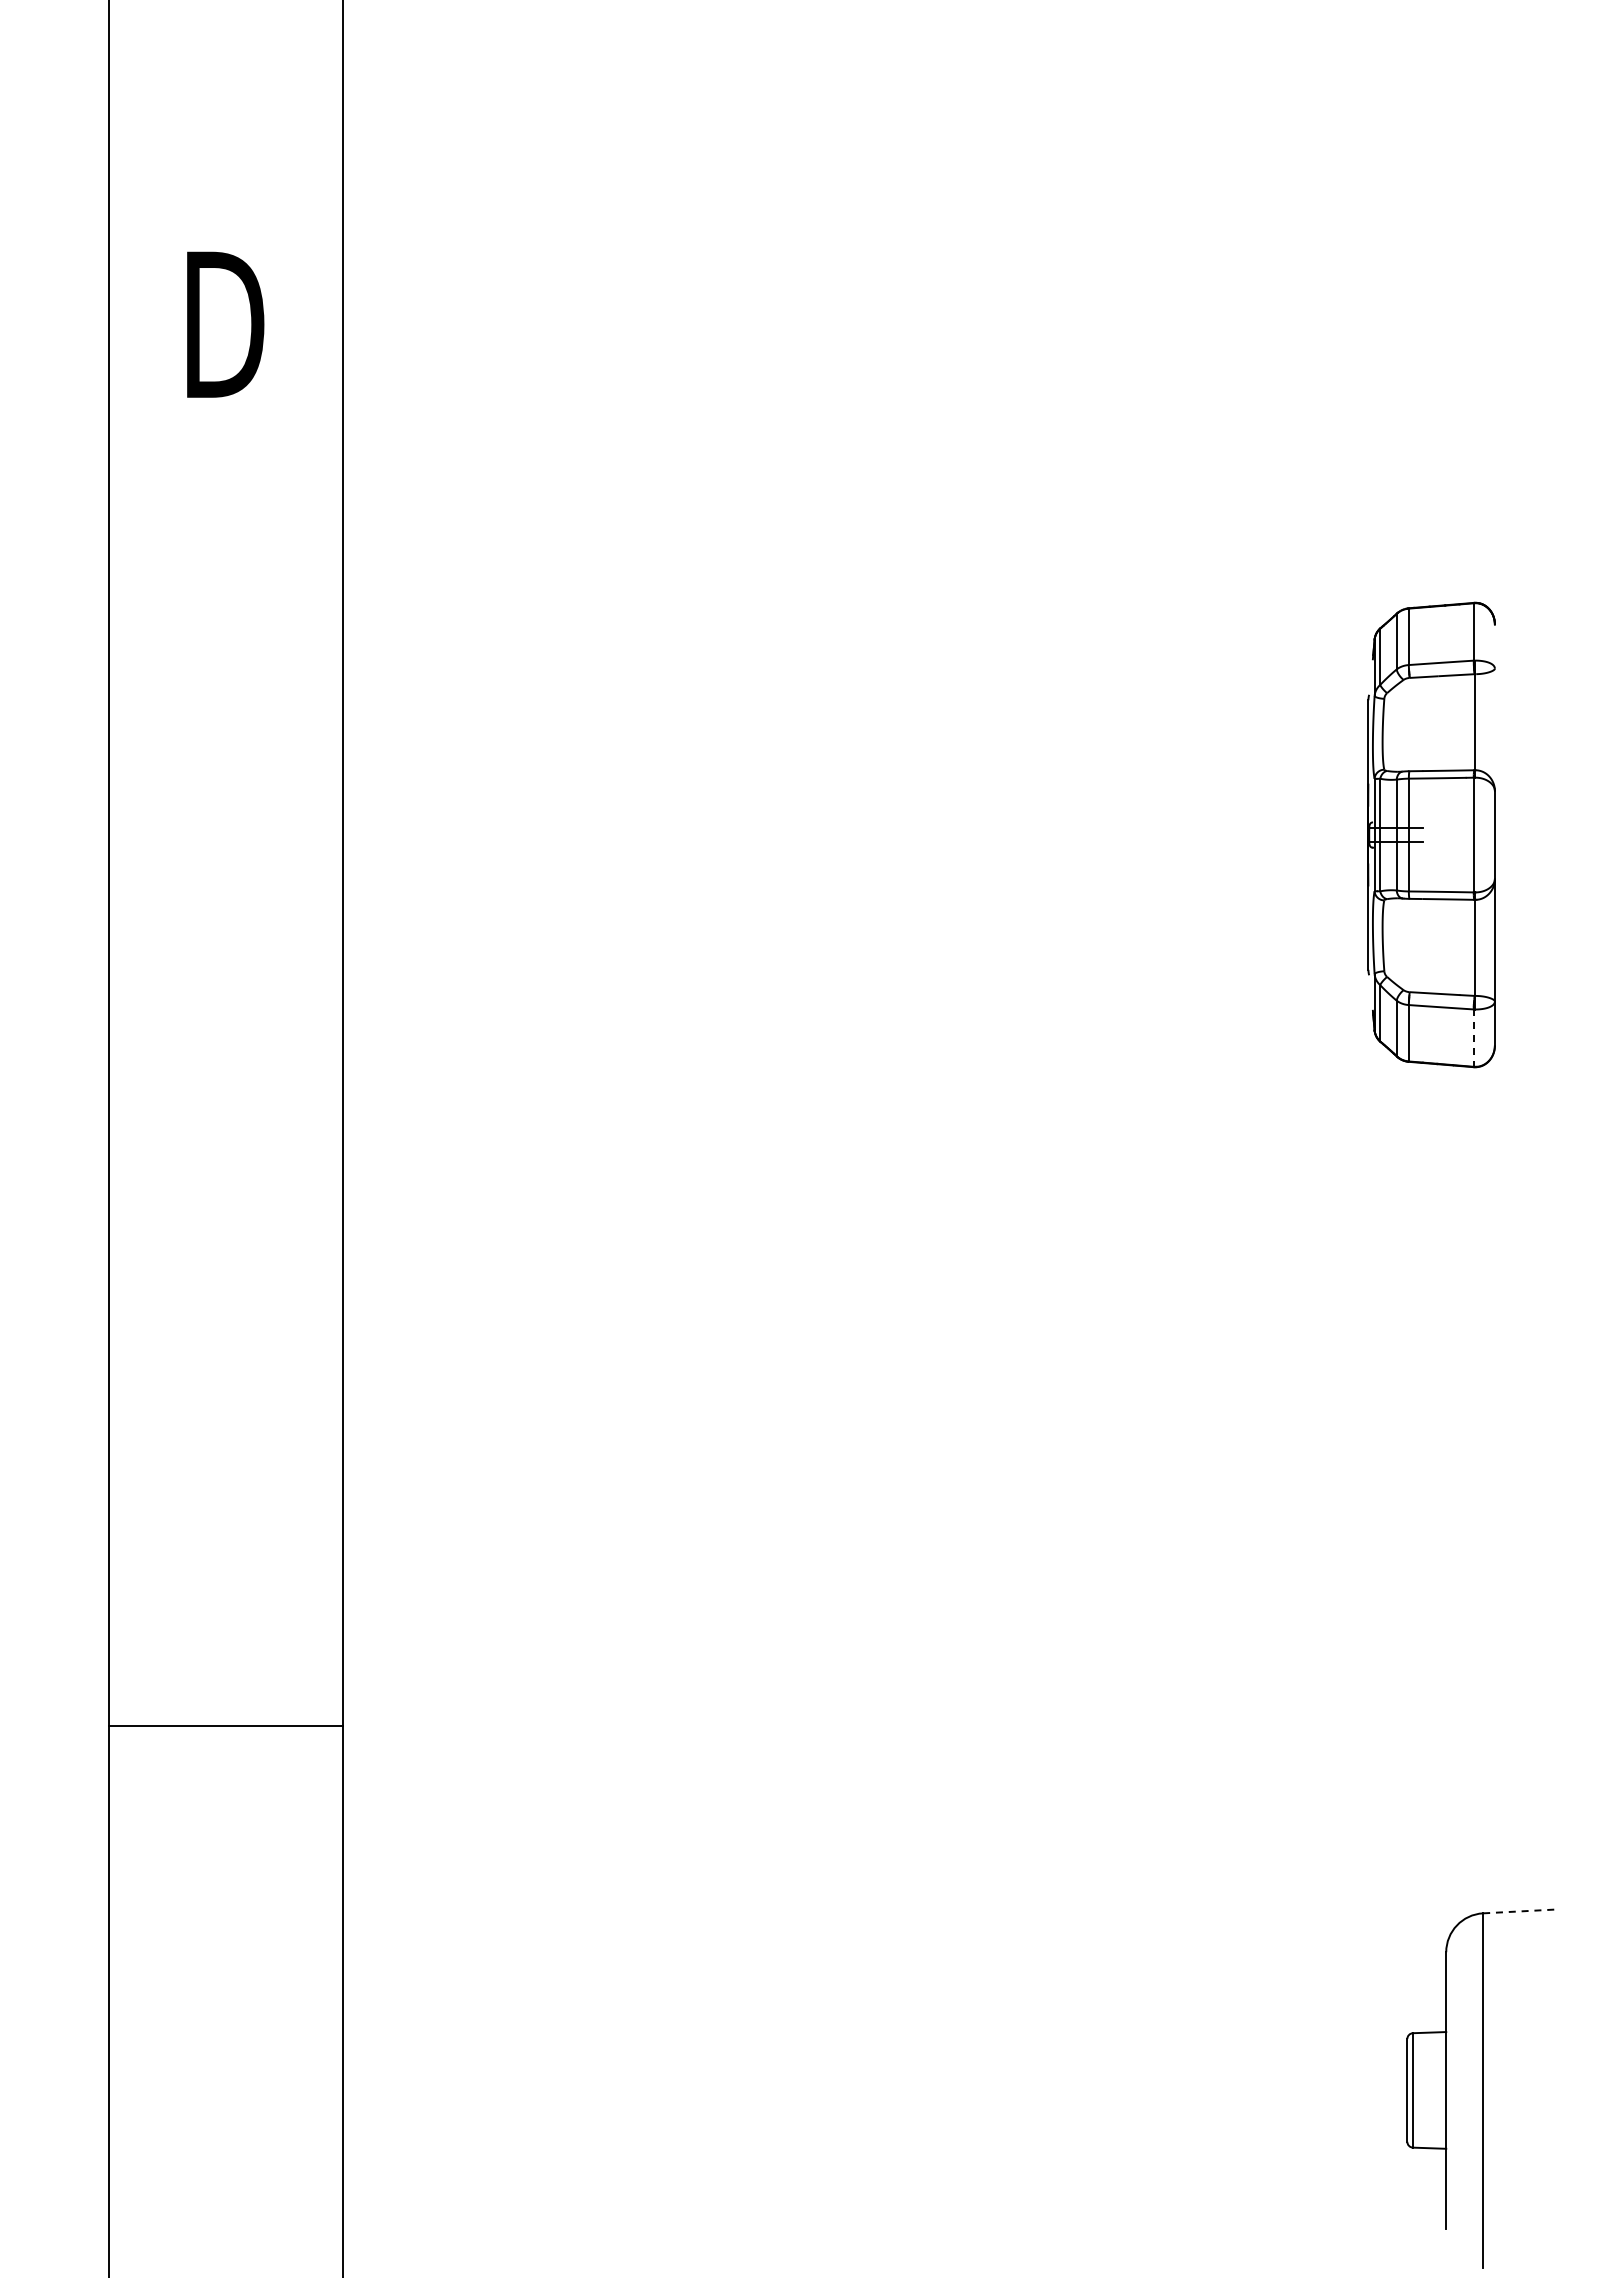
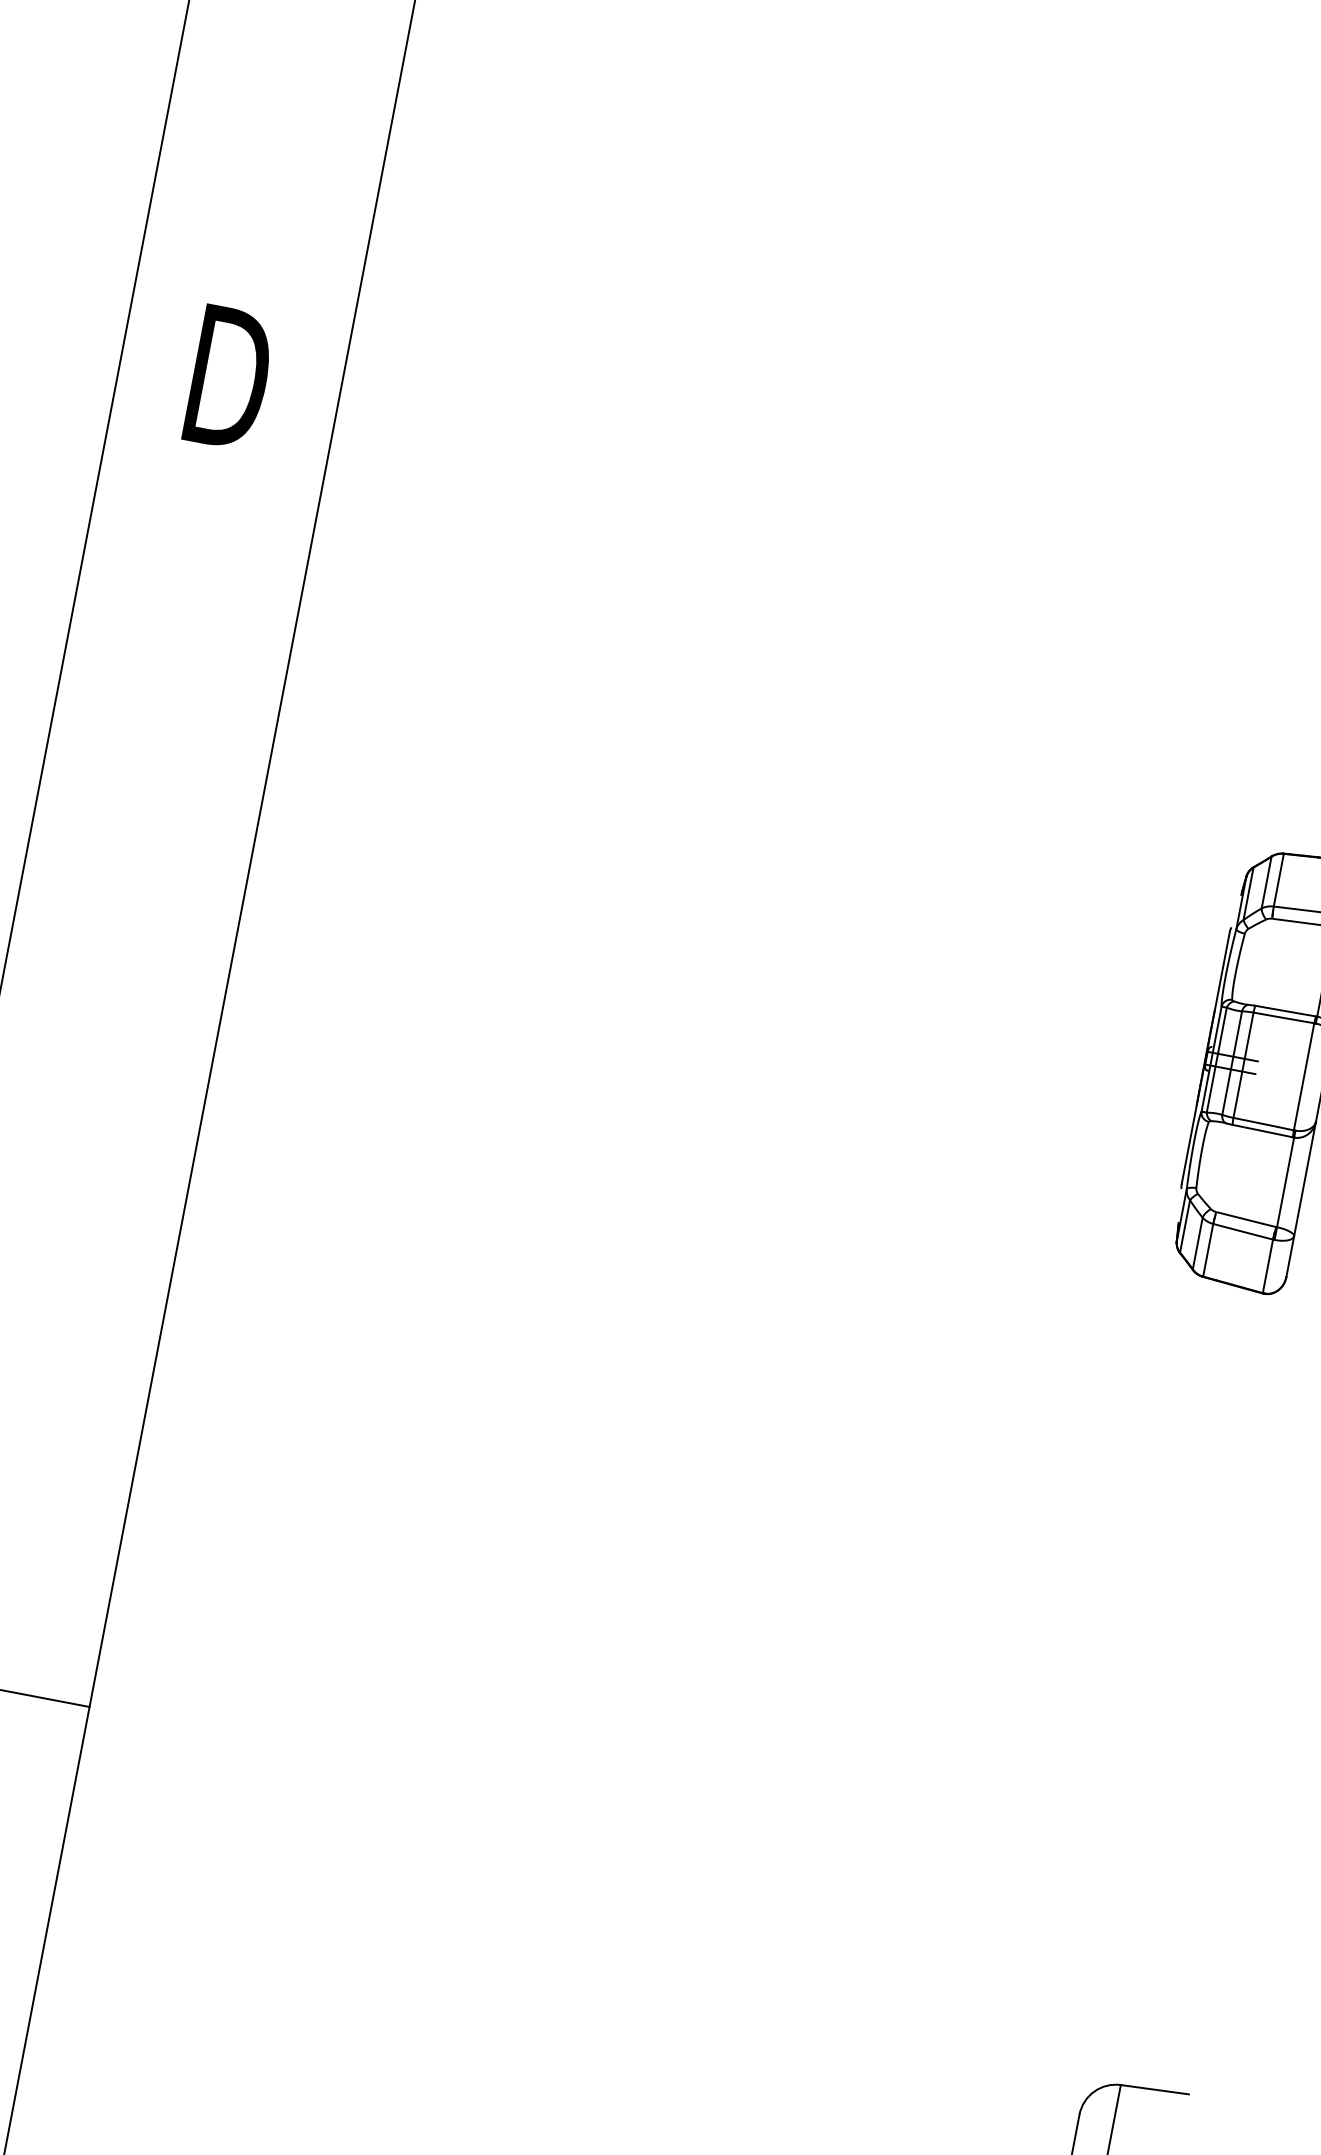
line: (1473, 1038) -> (1267, 1266), dashed -> solid
line: (1519, 1911) -> (1155, 2089), dashed -> solid

